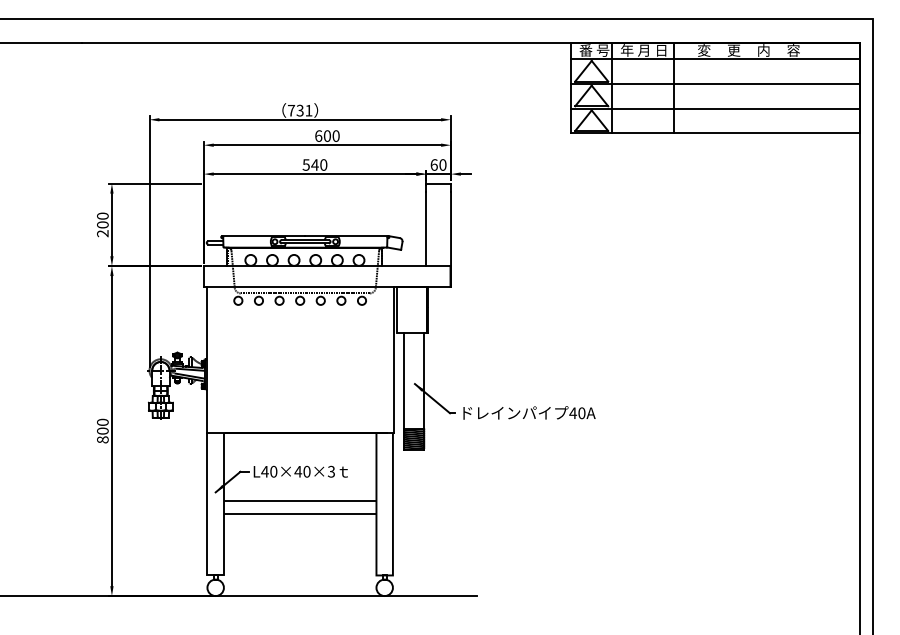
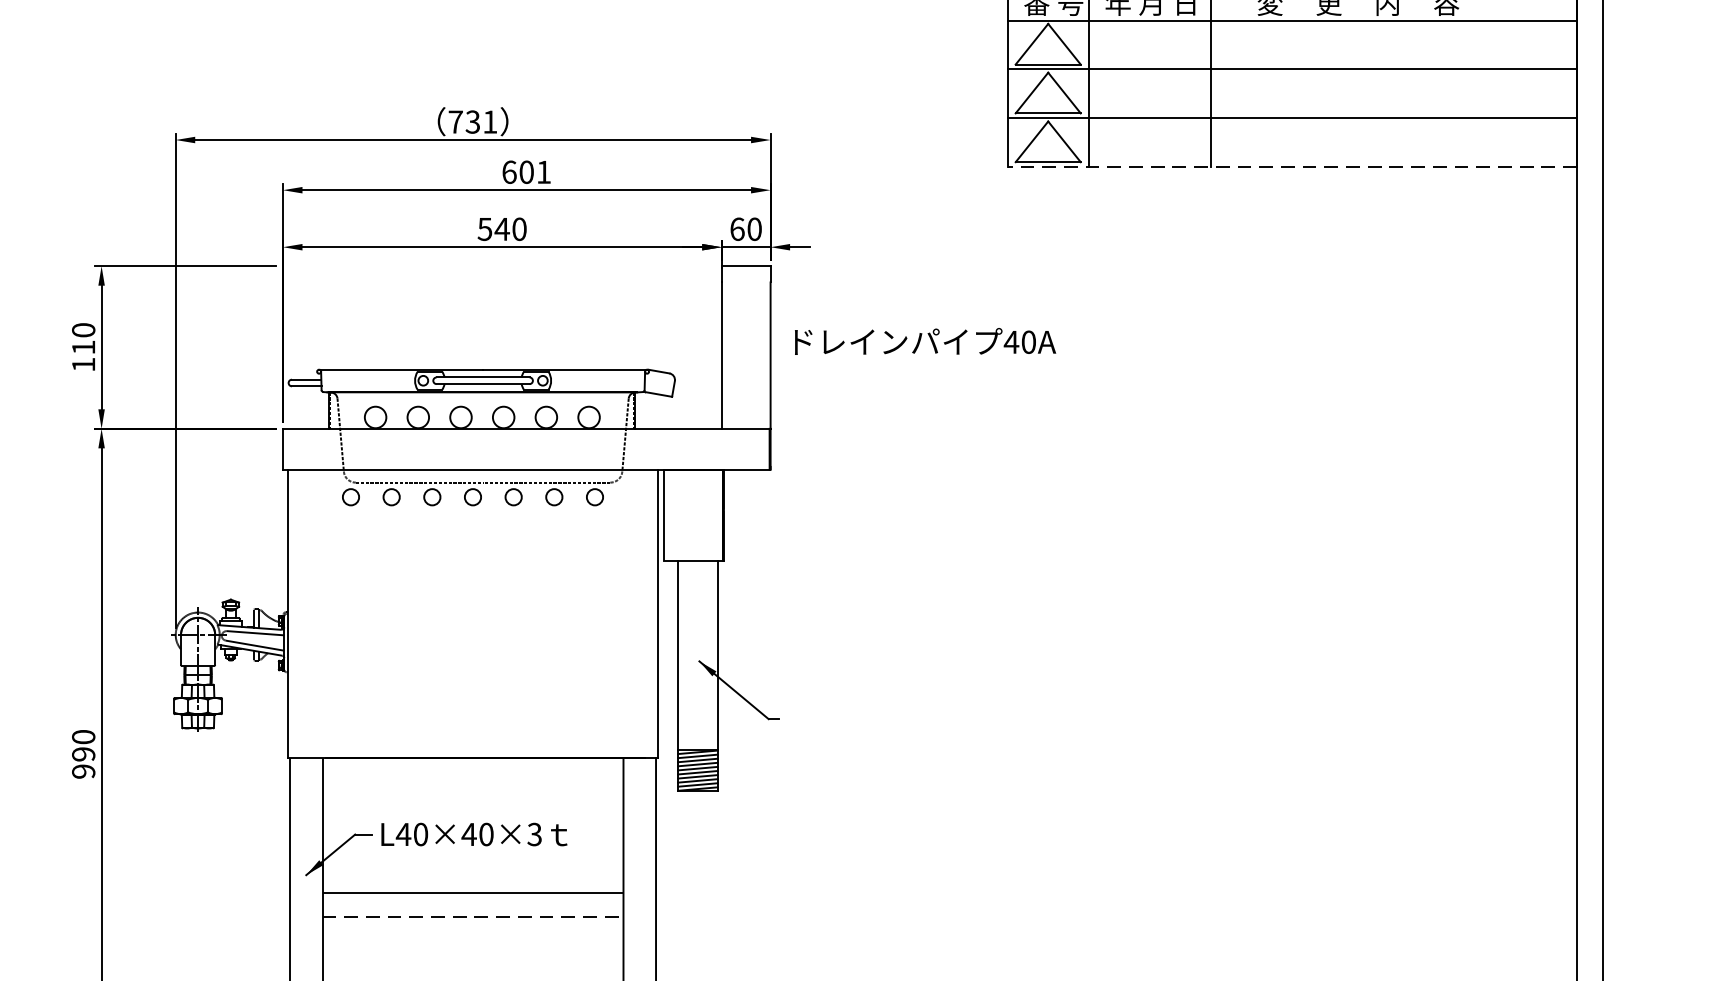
line: (714, 133) -> (1290, 167), solid -> dashed
text: (335, 135) -> (542, 171), 600 -> 601
text: (102, 229) -> (82, 356), 200 -> 110
text: (529, 412) -> (925, 340), moved
text: (102, 435) -> (82, 762), 800 -> 990
line: (300, 513) -> (473, 916), solid -> dashed

